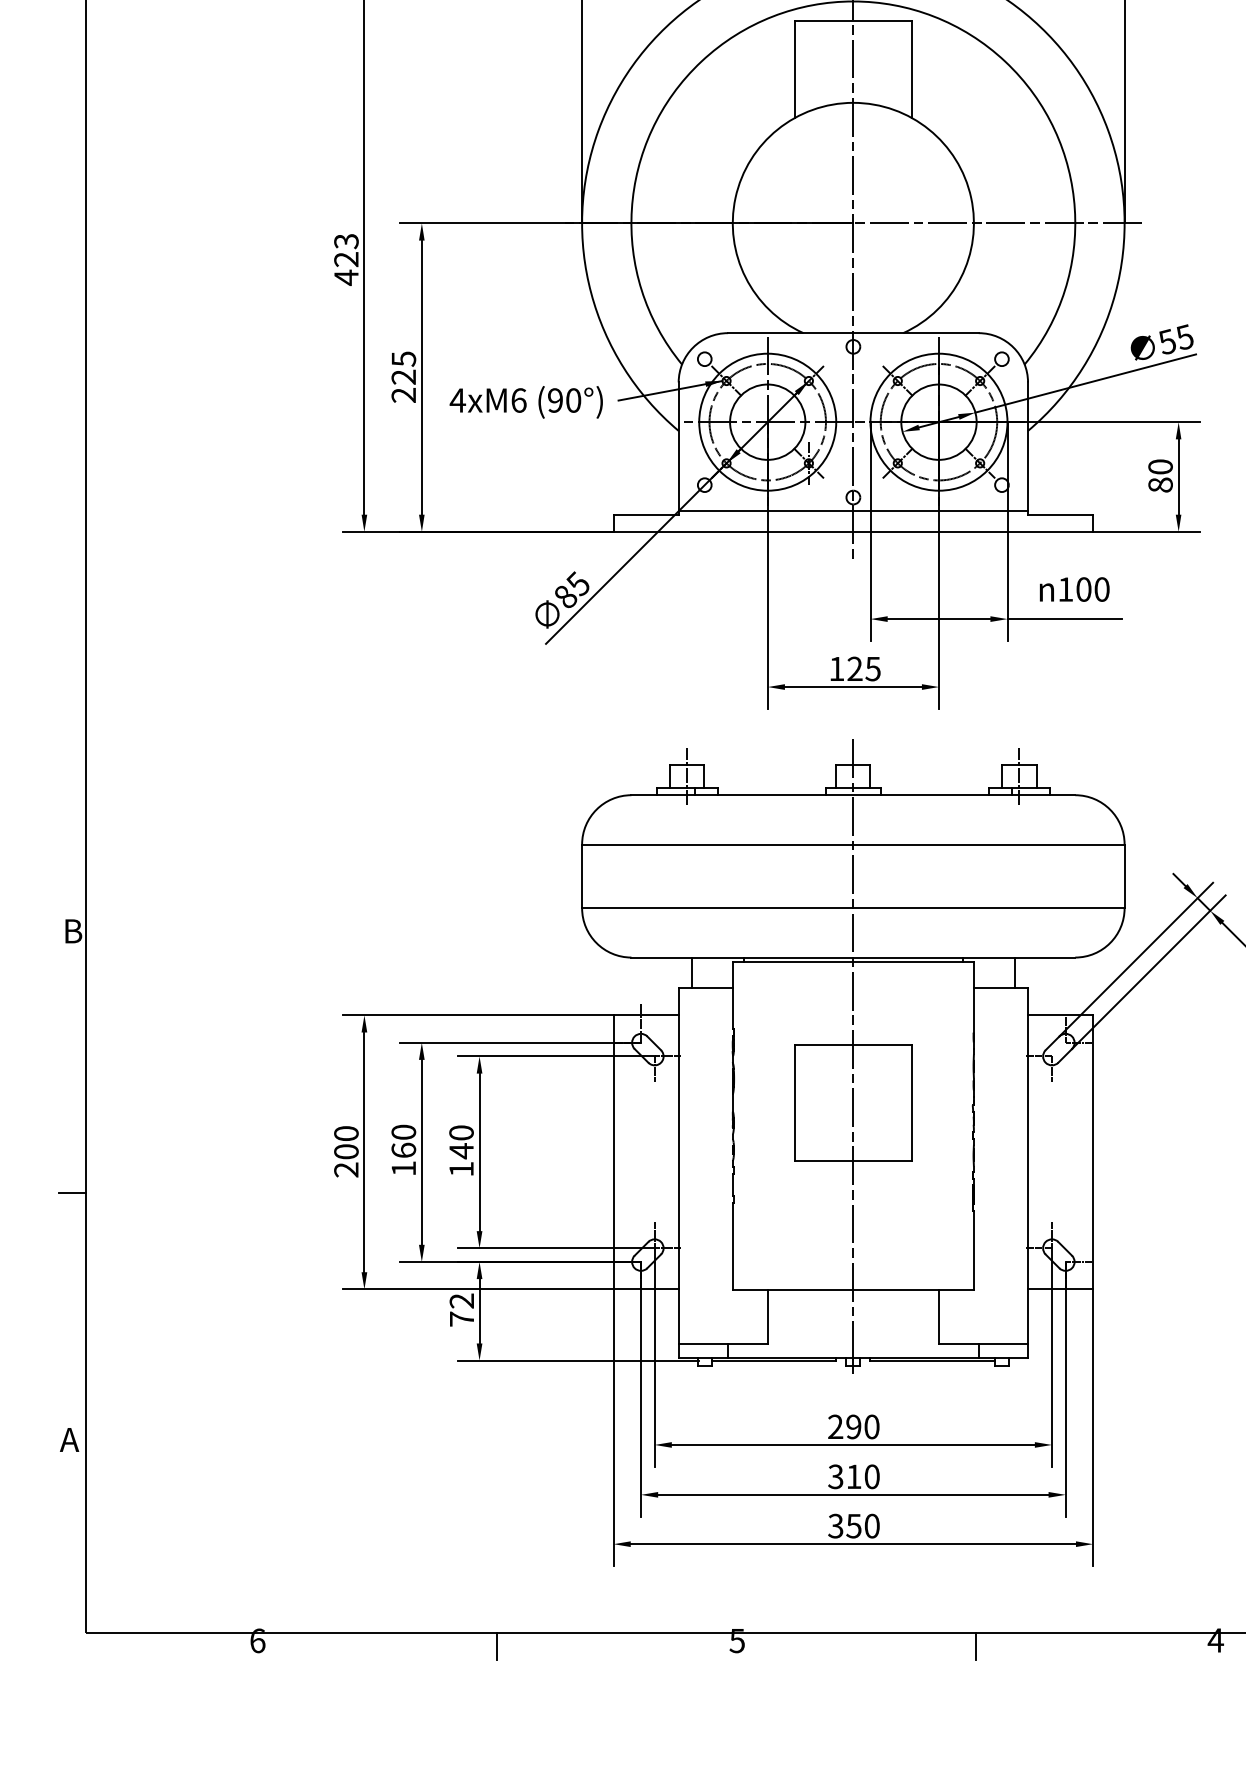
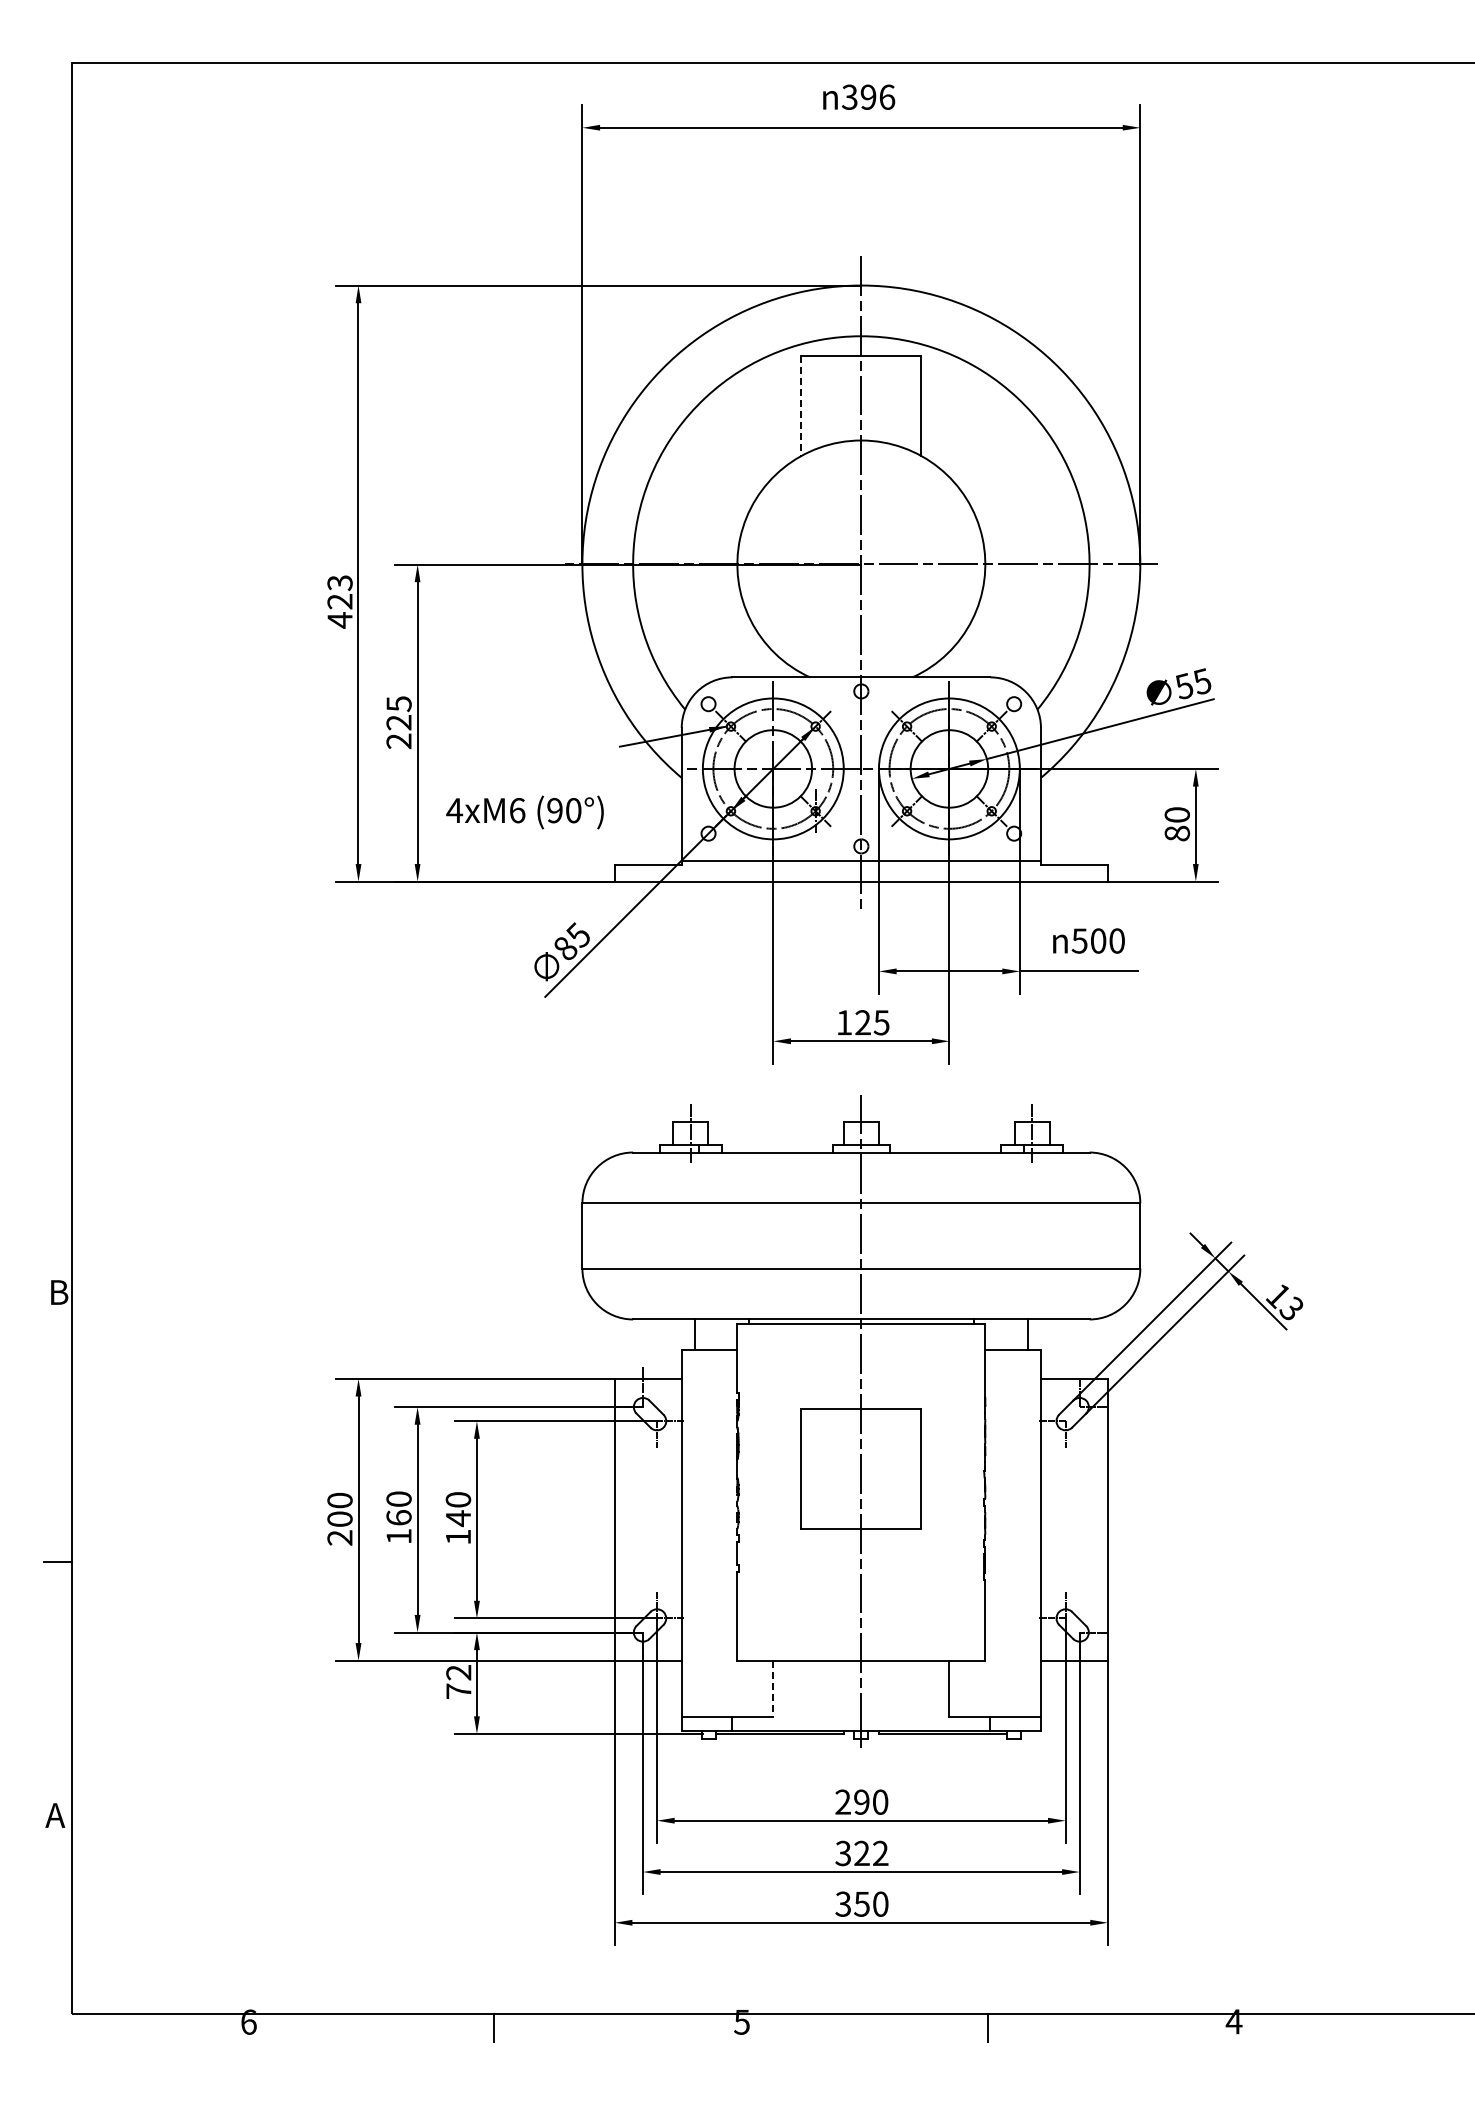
line: (795, 68) -> (801, 405), solid -> dashed
text: (525, 402) -> (524, 812), moved
text: (1065, 589) -> (1079, 940), 100 -> 500
line: (767, 1316) -> (773, 1688), solid -> dashed
text: (863, 1476) -> (871, 1853), 310 -> 322

